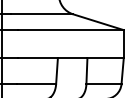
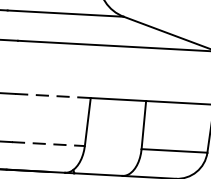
line: (38, 58) -> (54, 96), solid -> dashed
line: (37, 84) -> (49, 144), solid -> dashed

